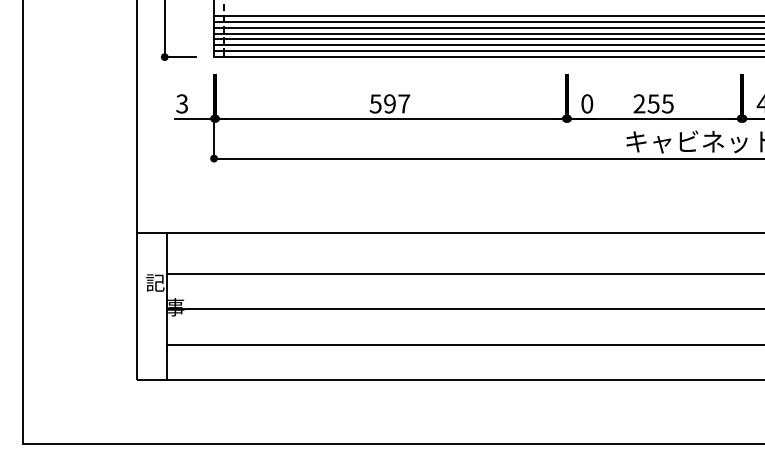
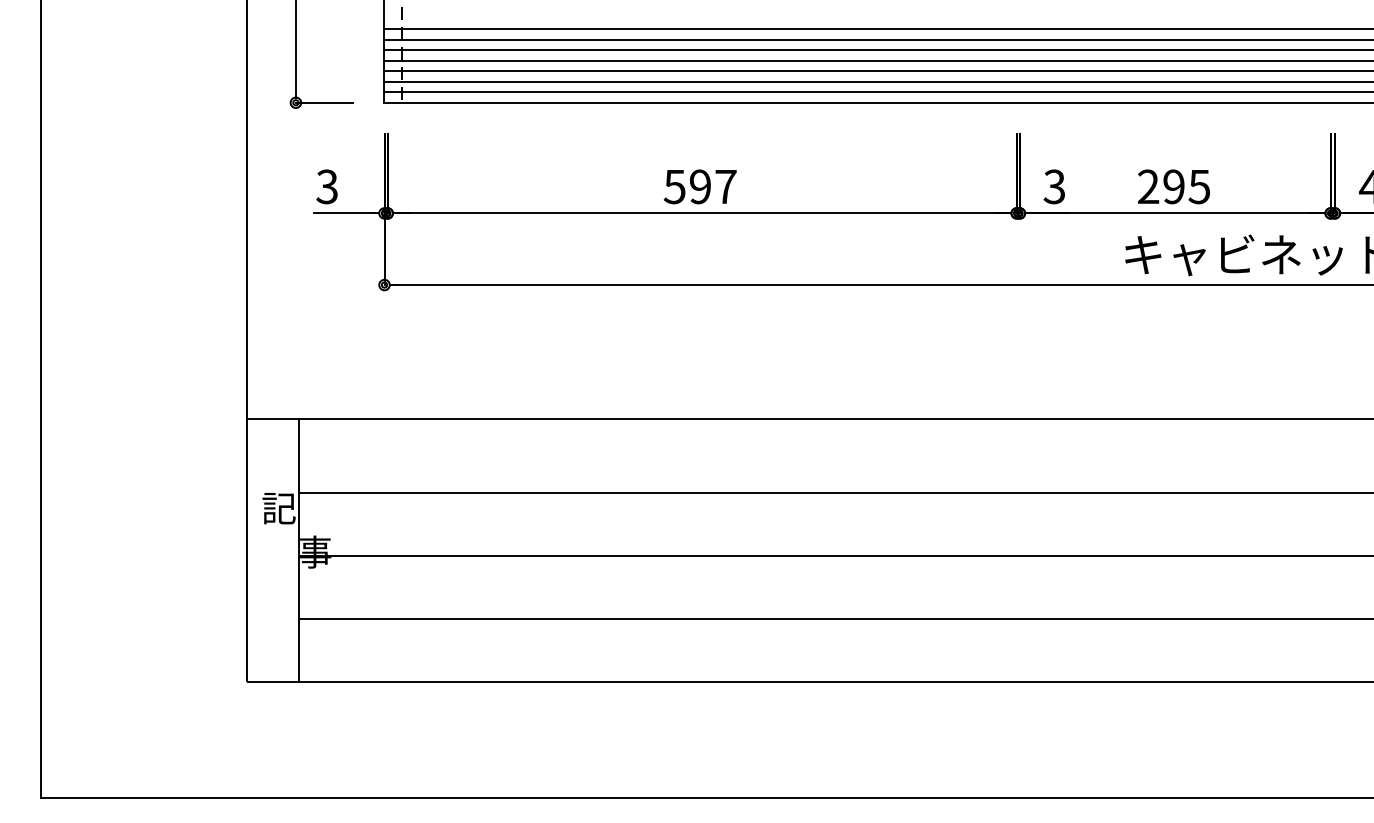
text: (587, 103) -> (1055, 186), 0 -> 3
text: (653, 103) -> (1173, 186), 255 -> 295

